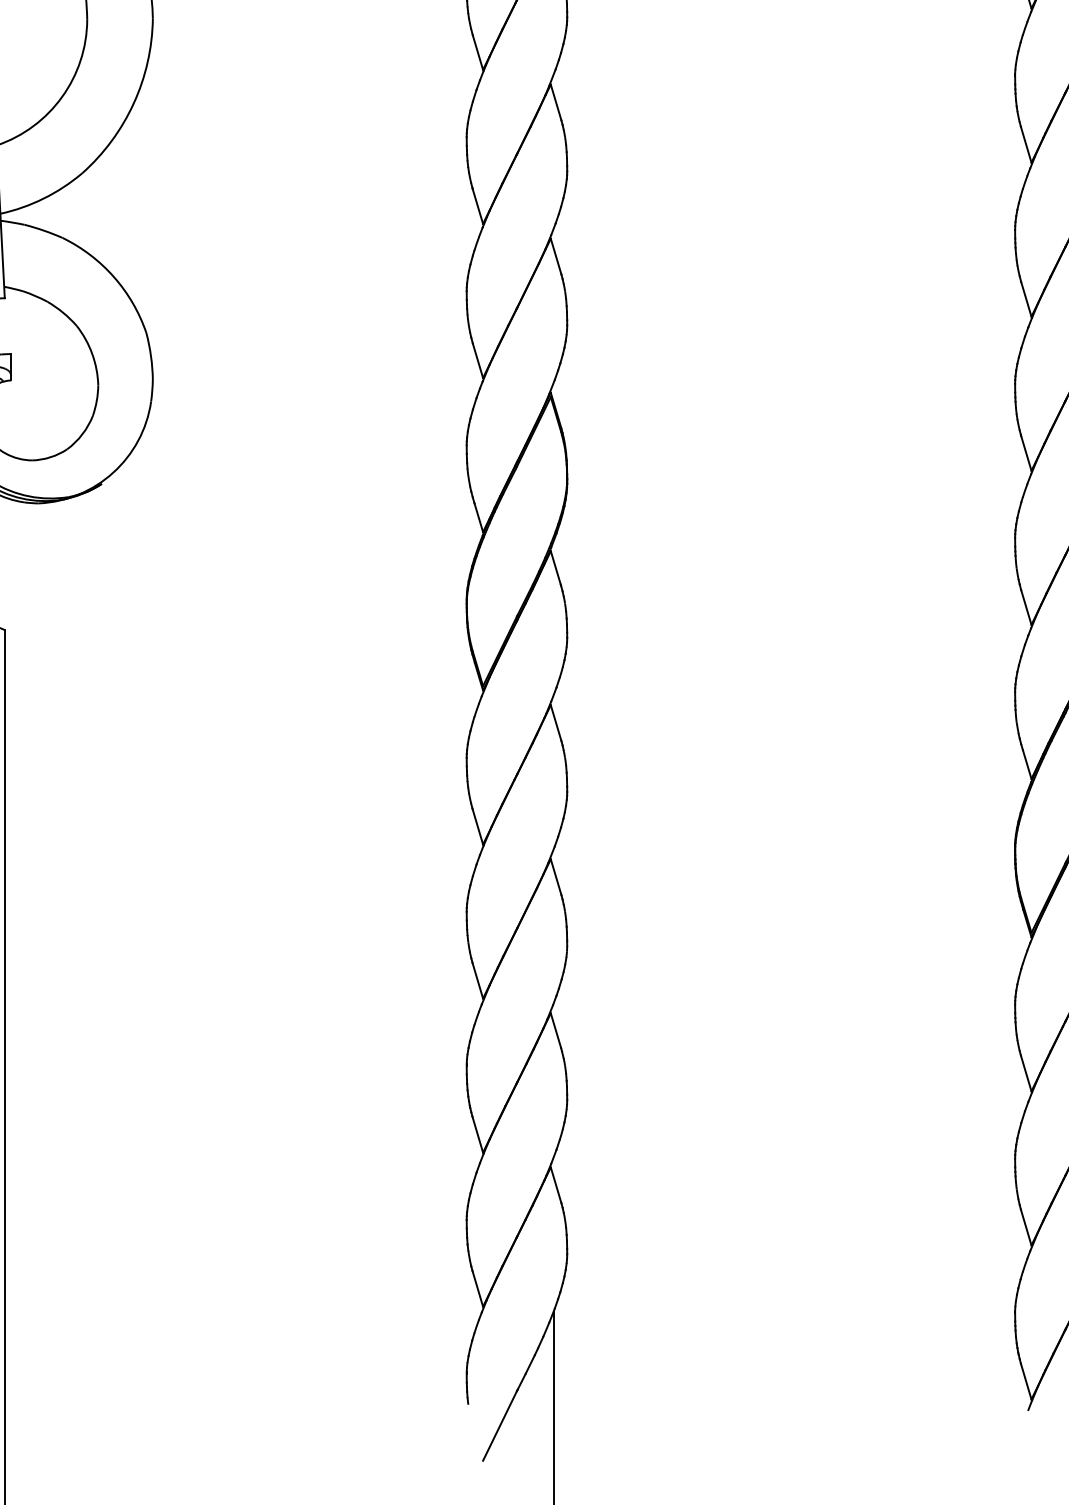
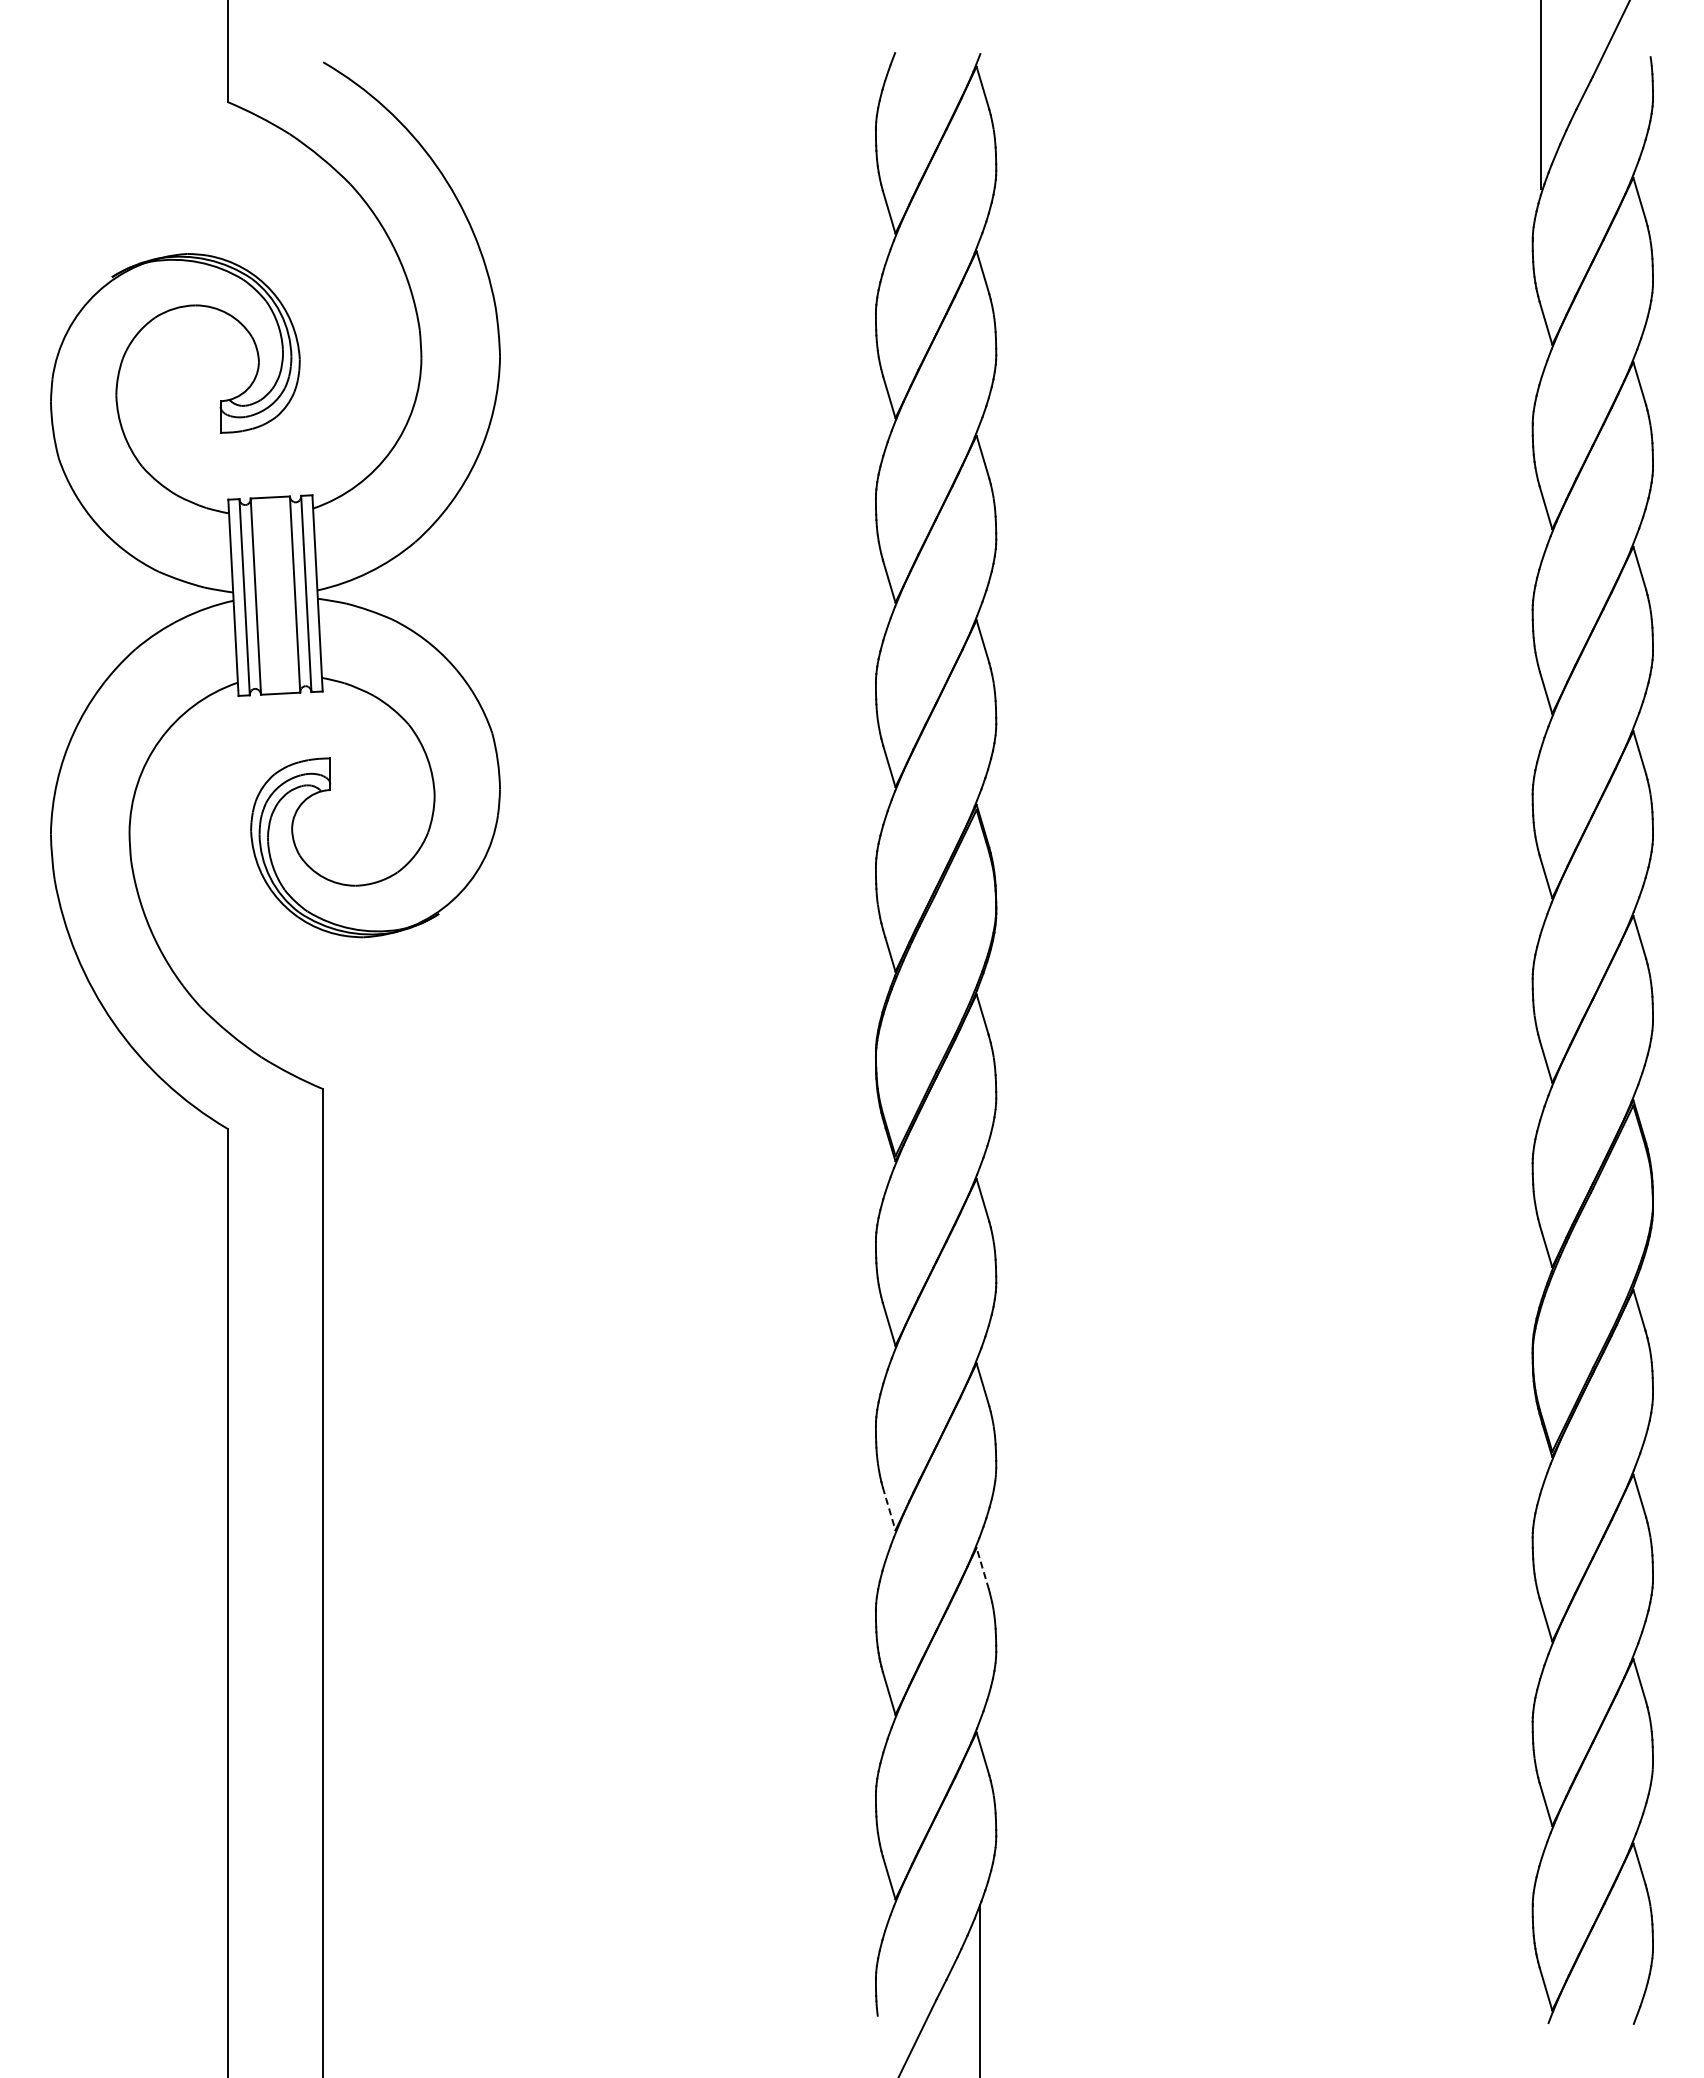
line: (478, 981) -> (889, 1509), solid -> dashed
line: (555, 1030) -> (982, 1568), solid -> dashed

